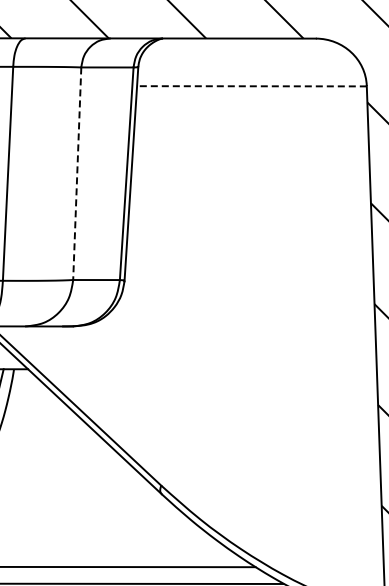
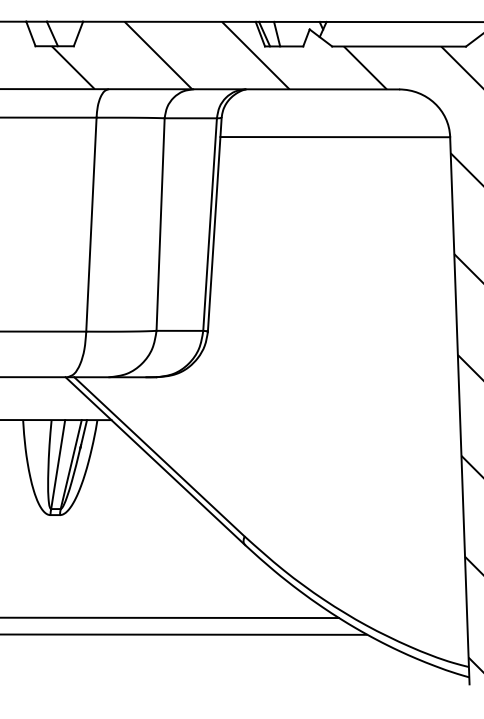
line: (252, 86) -> (335, 137), dashed -> solid
line: (77, 174) -> (160, 225), dashed -> solid

